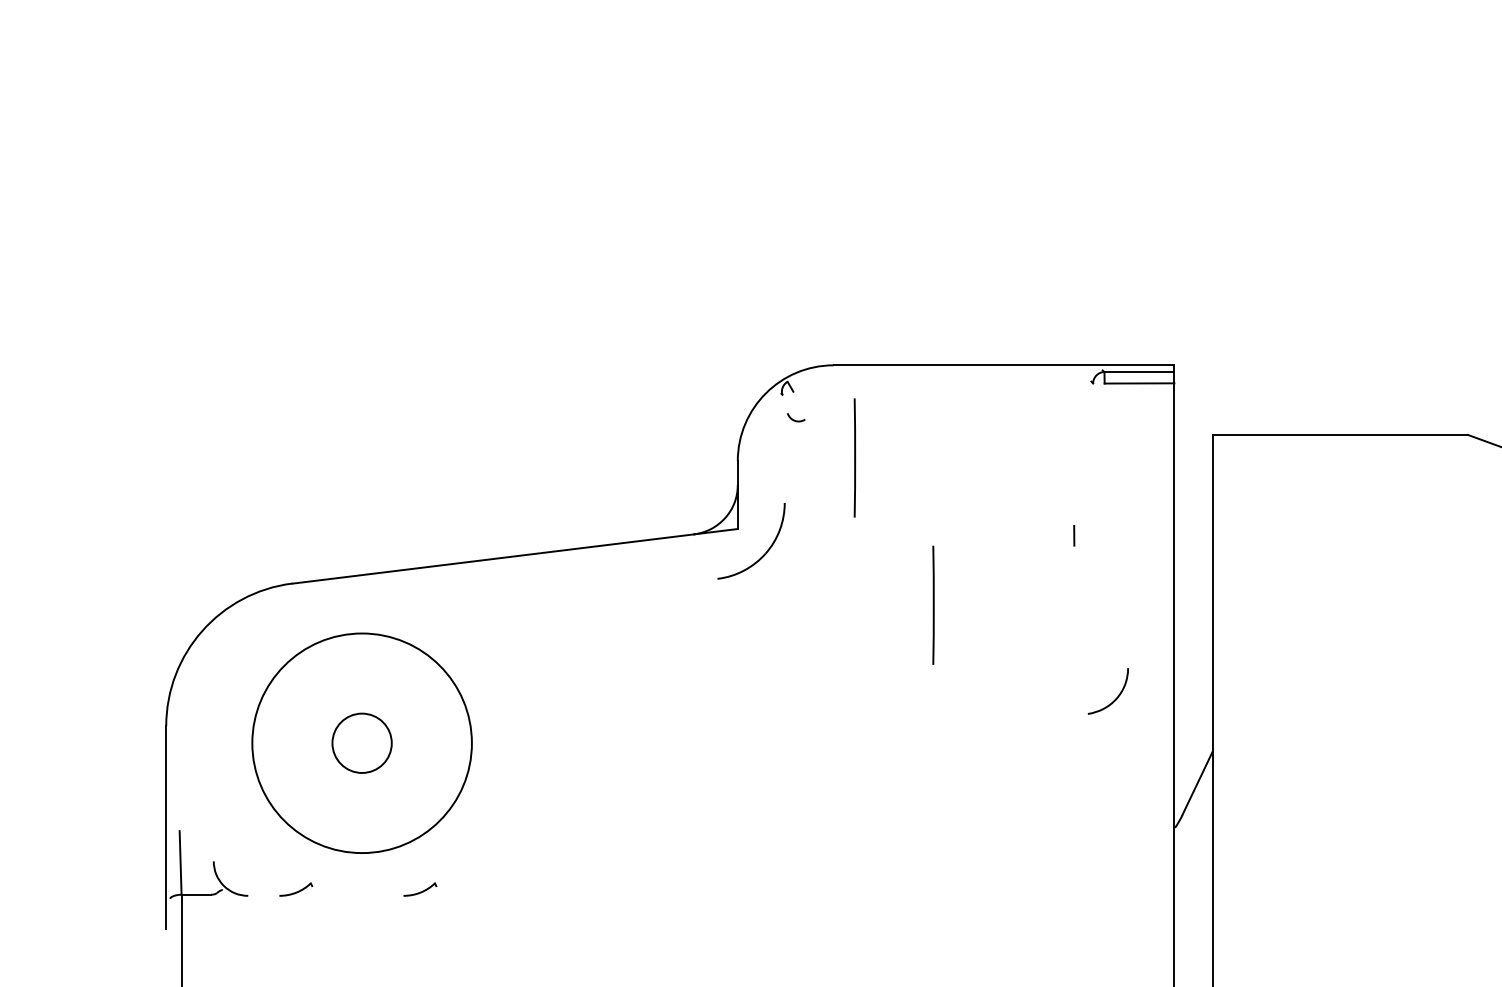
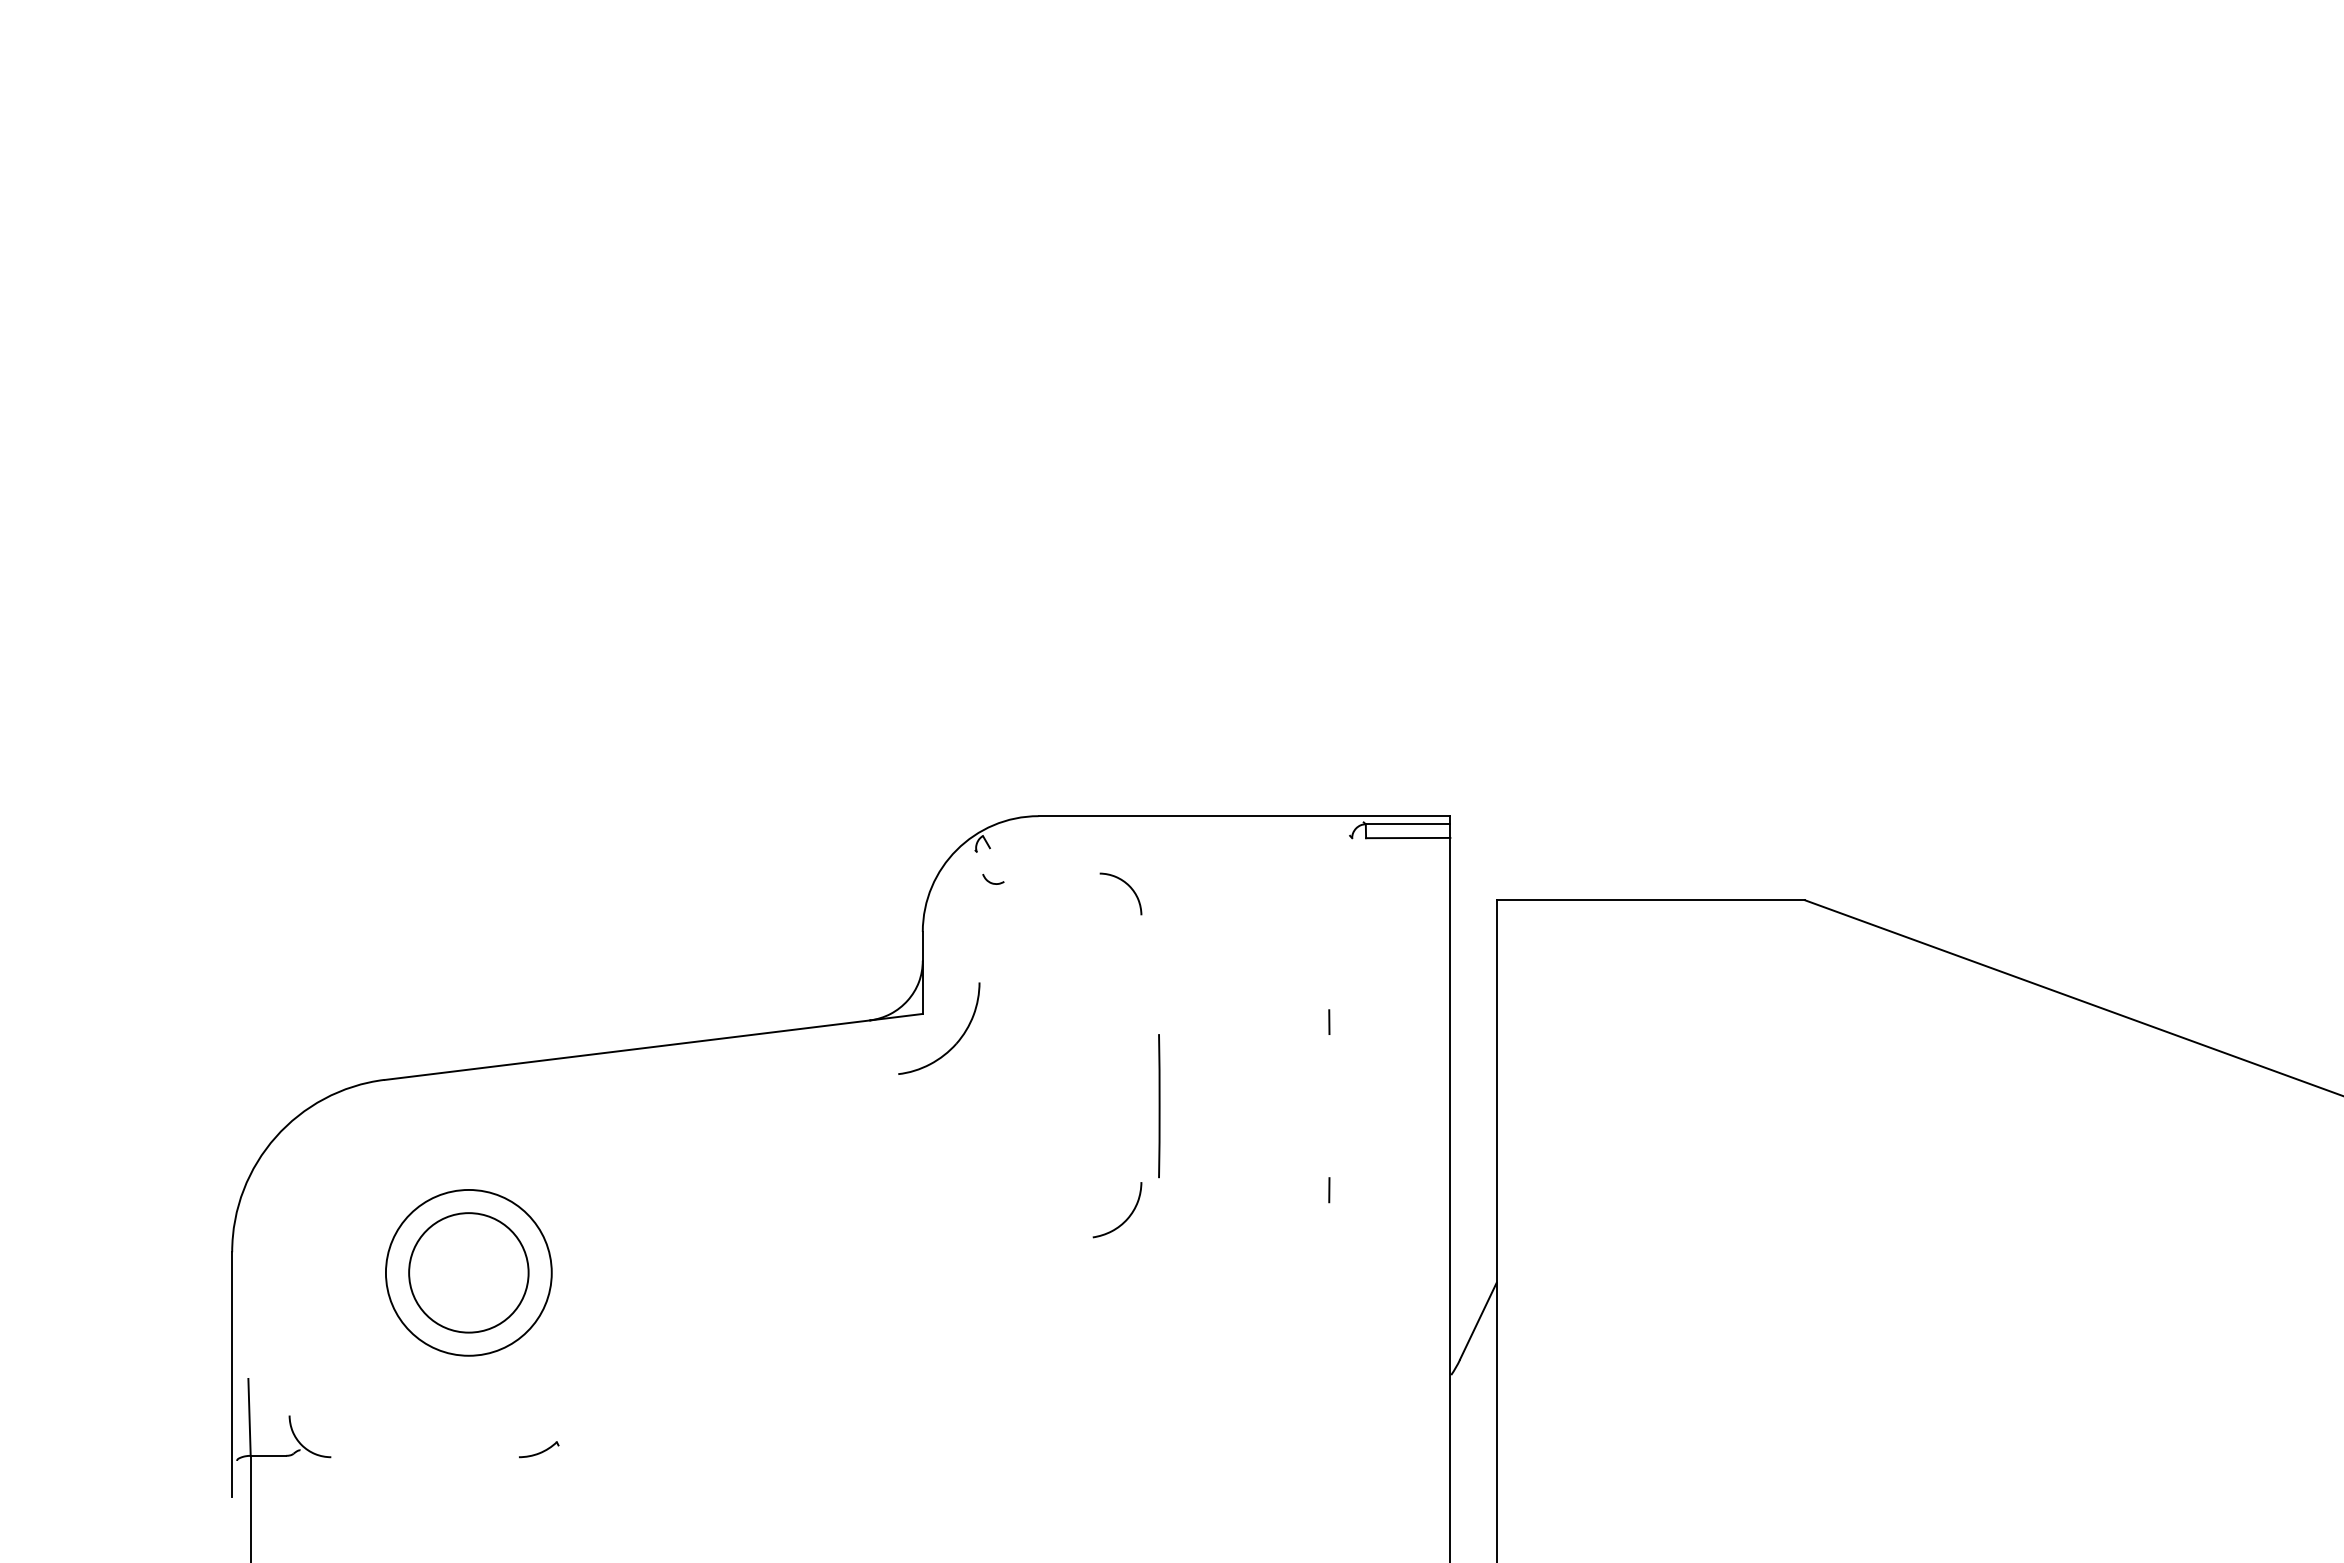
curve: (907, 422) -> (1127, 885), added
line: (855, 458) -> (1064, 928), removed
line: (1074, 675) -> (1329, 1190), added
curve: (1115, 698) -> (1126, 1218), moved
circle: (361, 742) -> (468, 1272), size x0.62
circle: (361, 742) -> (468, 1272), size x1.67
part: (296, 889) -> (389, 1449), removed

